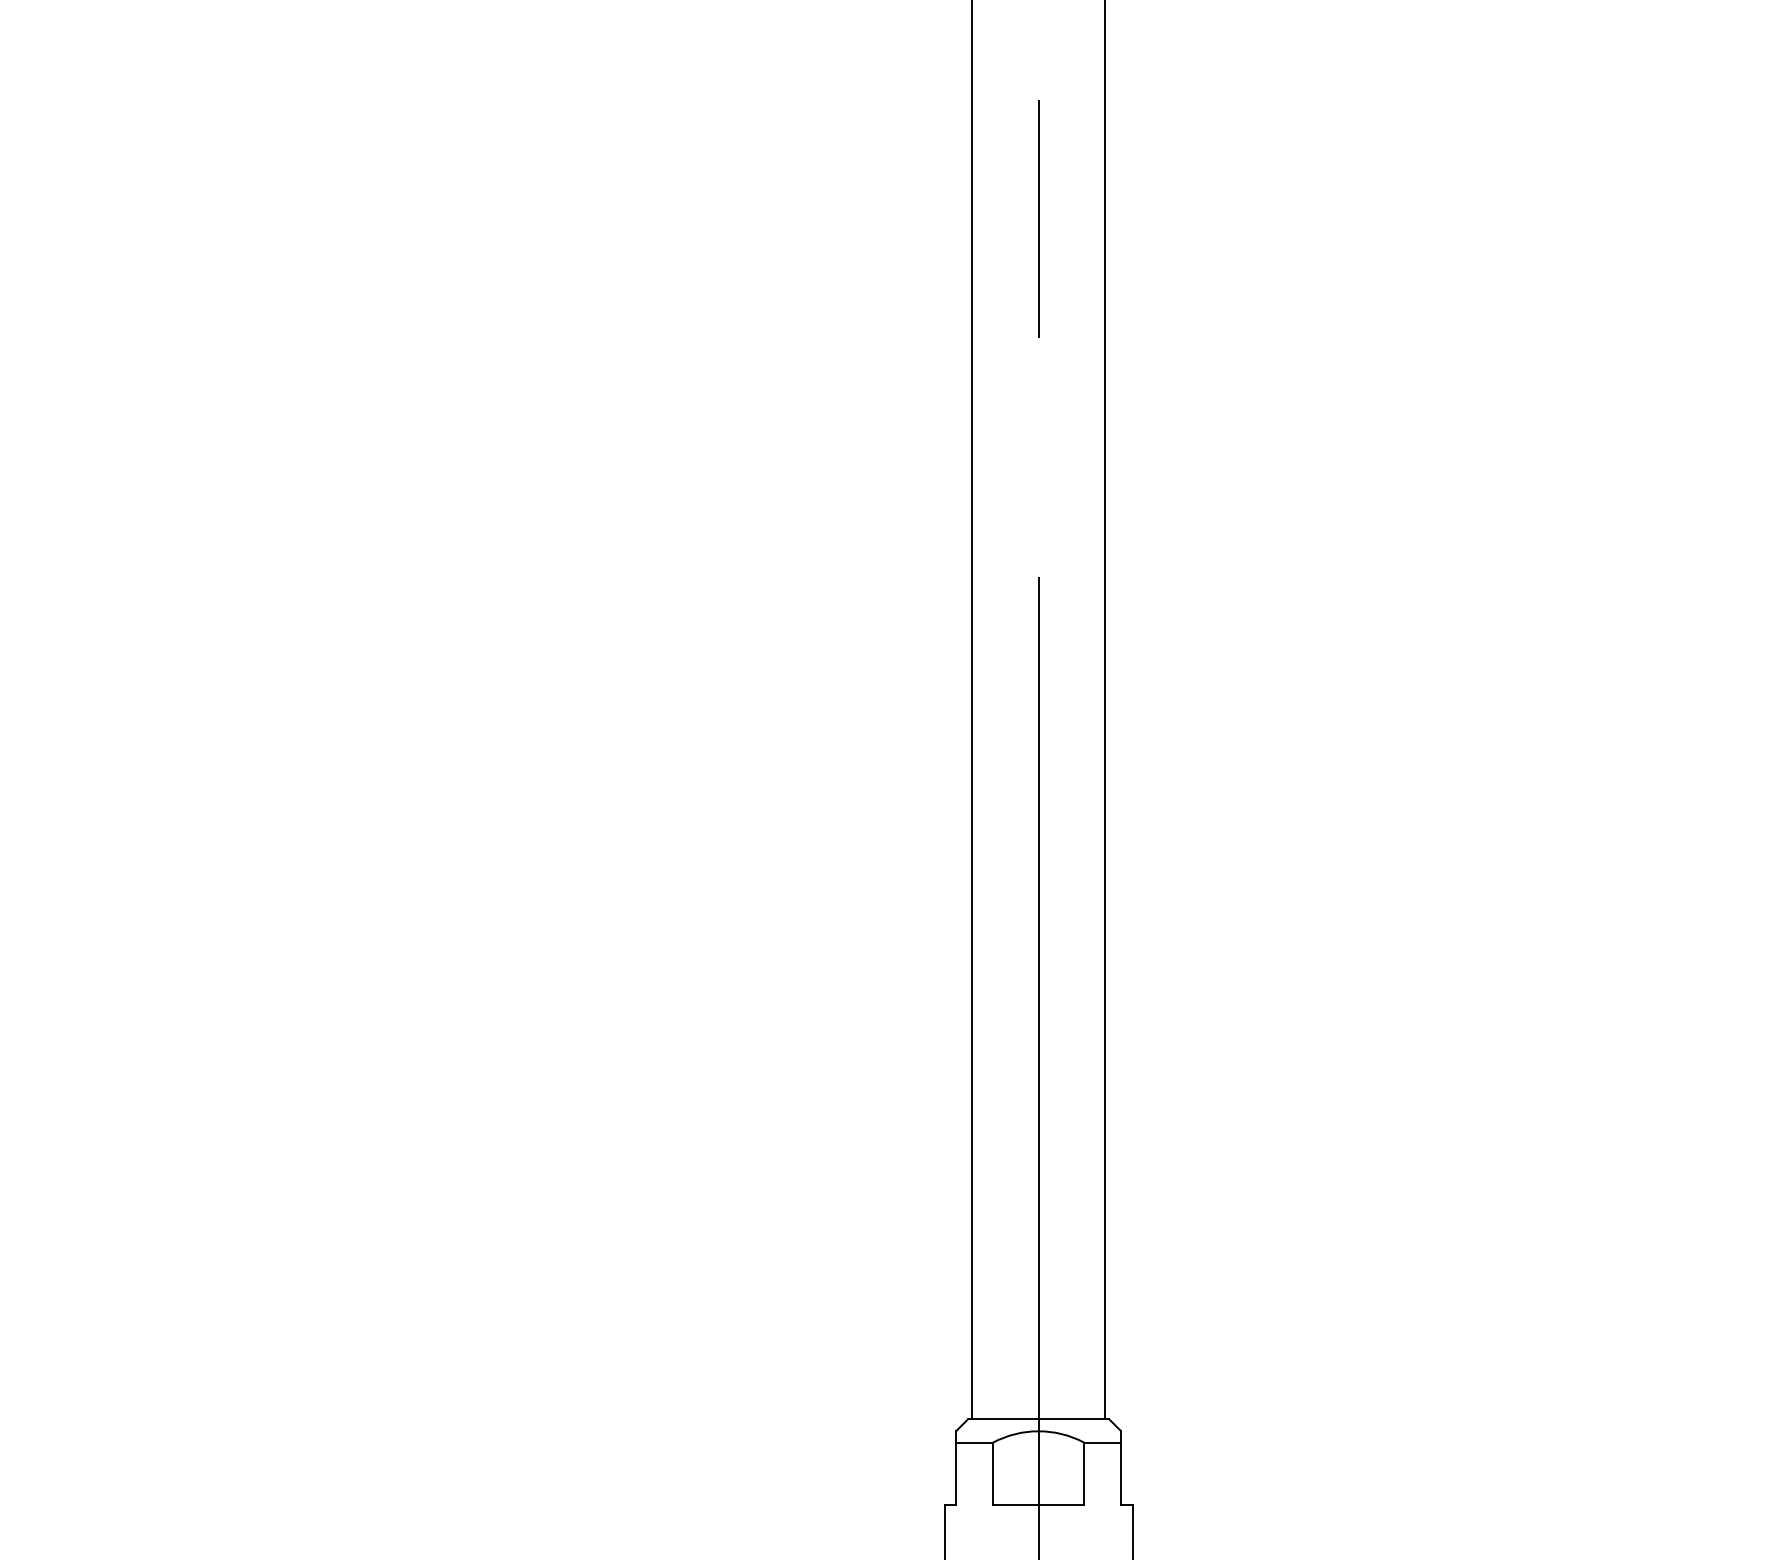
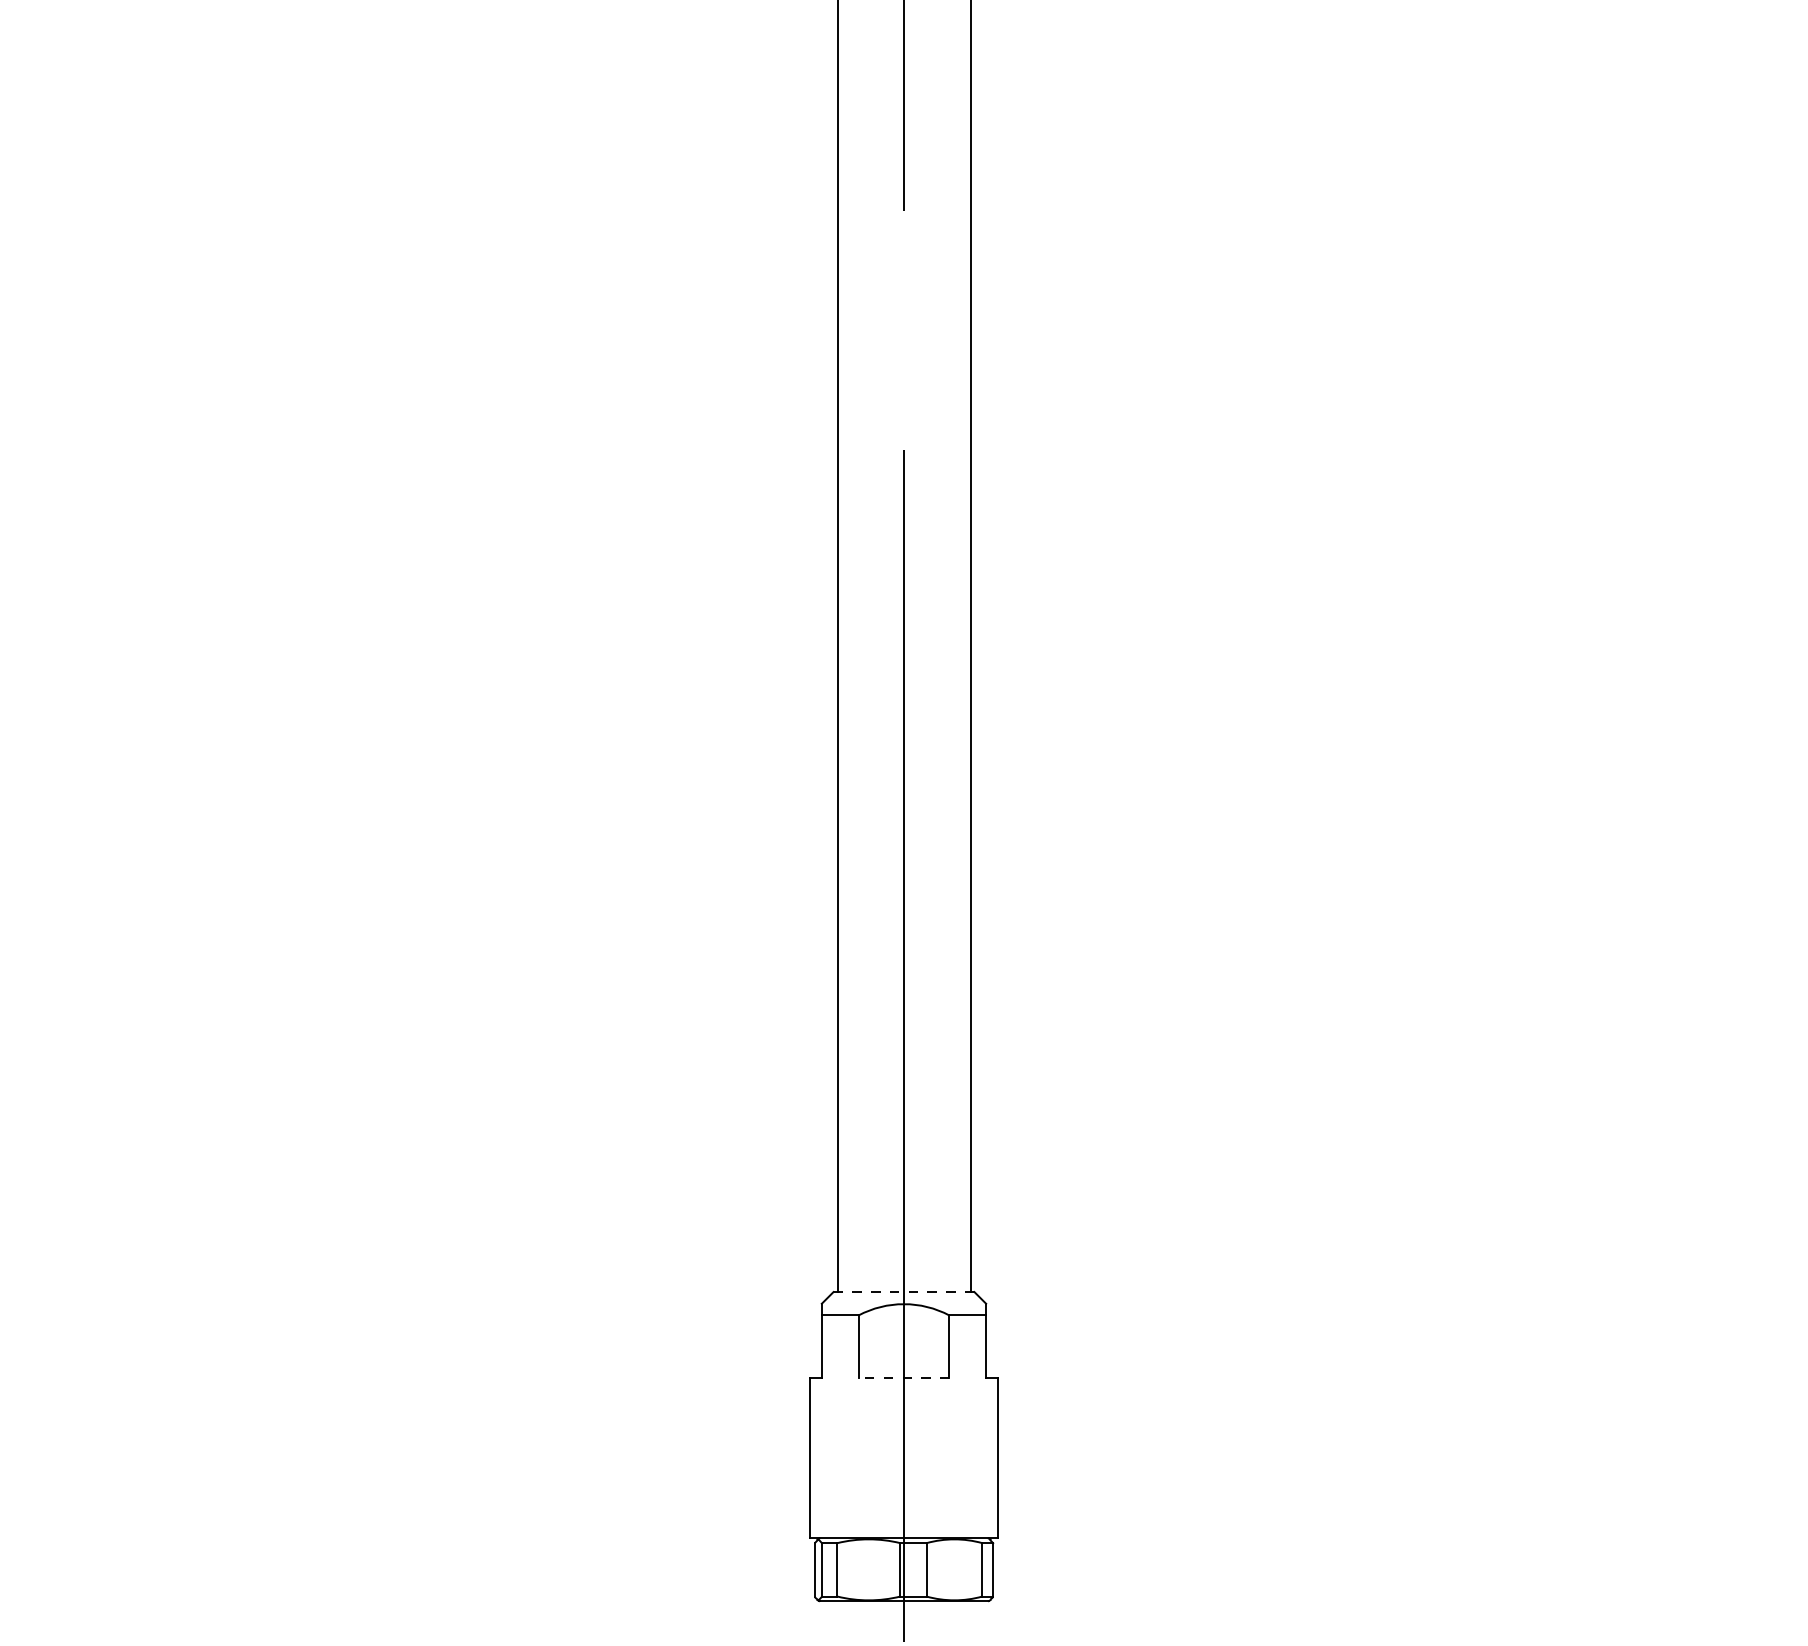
line: (1039, 1419) -> (904, 1292), solid -> dashed
line: (1038, 1505) -> (903, 1378), solid -> dashed

